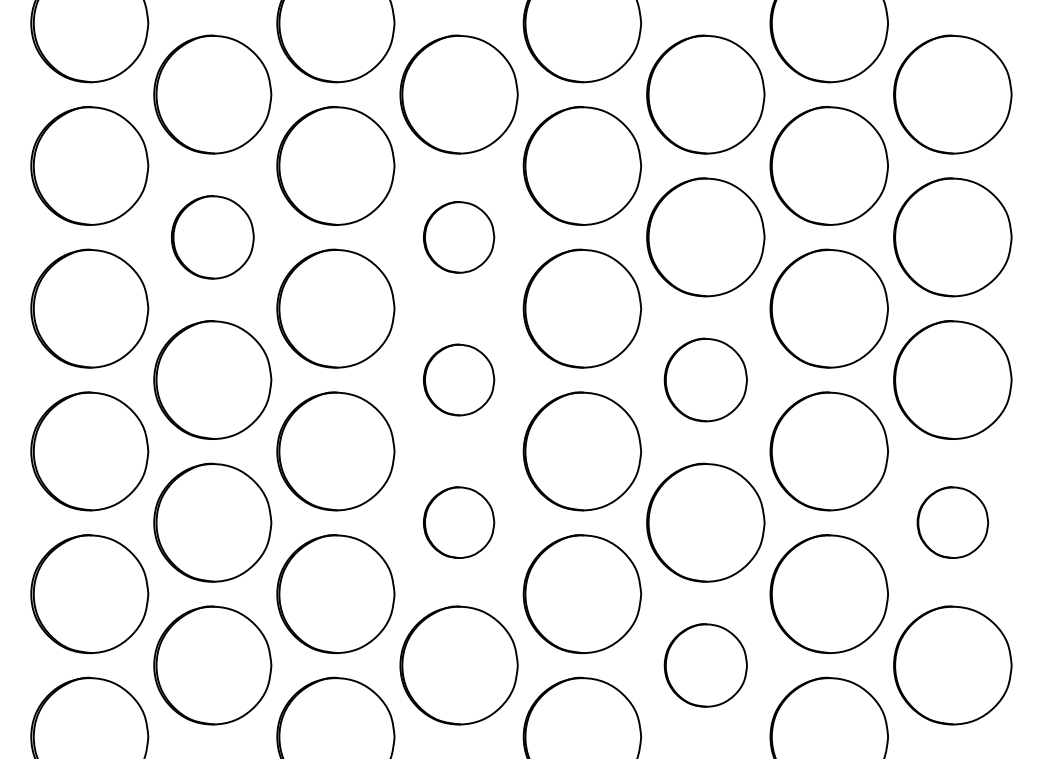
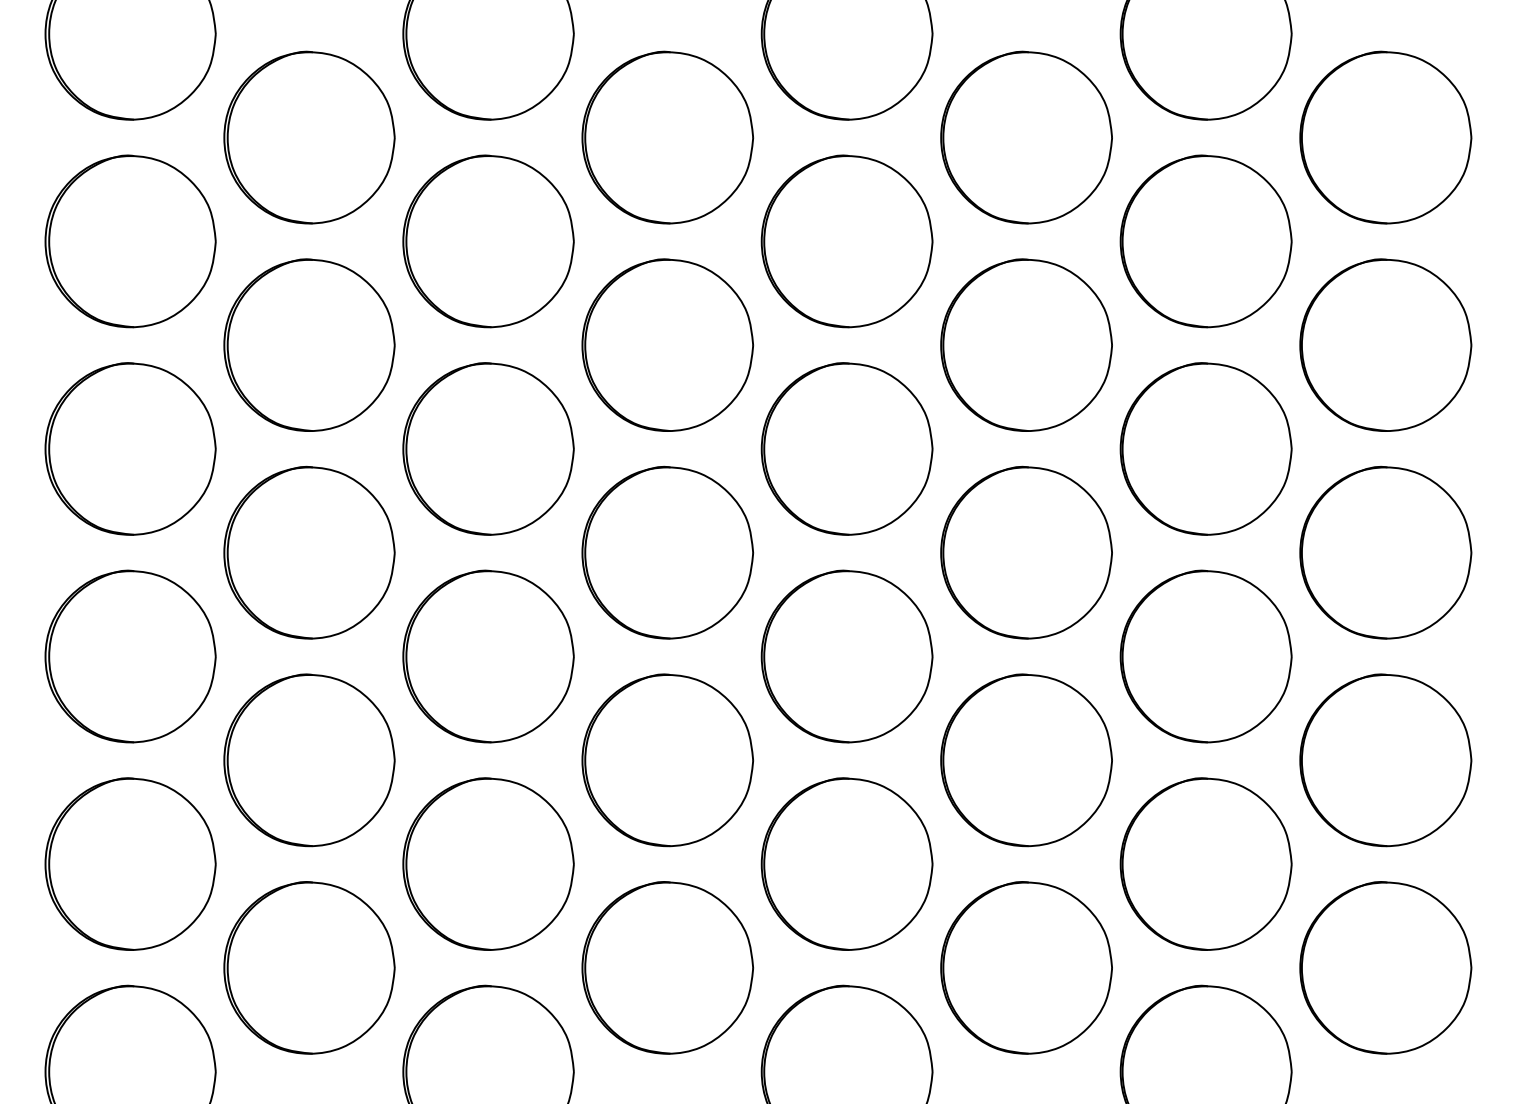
part: (212, 237) -> (309, 345), size x1.43
part: (458, 237) -> (666, 345), size x1.67
part: (458, 379) -> (666, 552), size x1.67
part: (705, 379) -> (1026, 552), size x1.43
part: (458, 522) -> (666, 759), size x1.67
part: (952, 522) -> (1385, 759), size x1.67
part: (705, 665) -> (1026, 967), size x1.43

